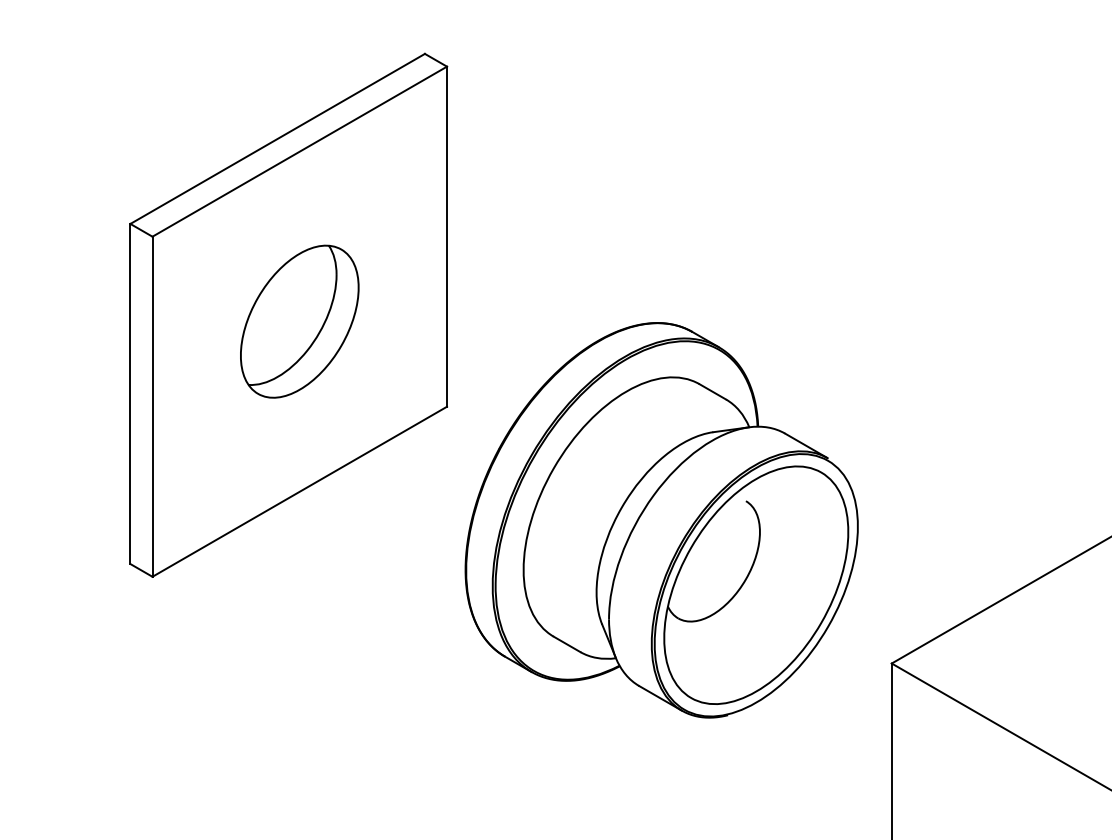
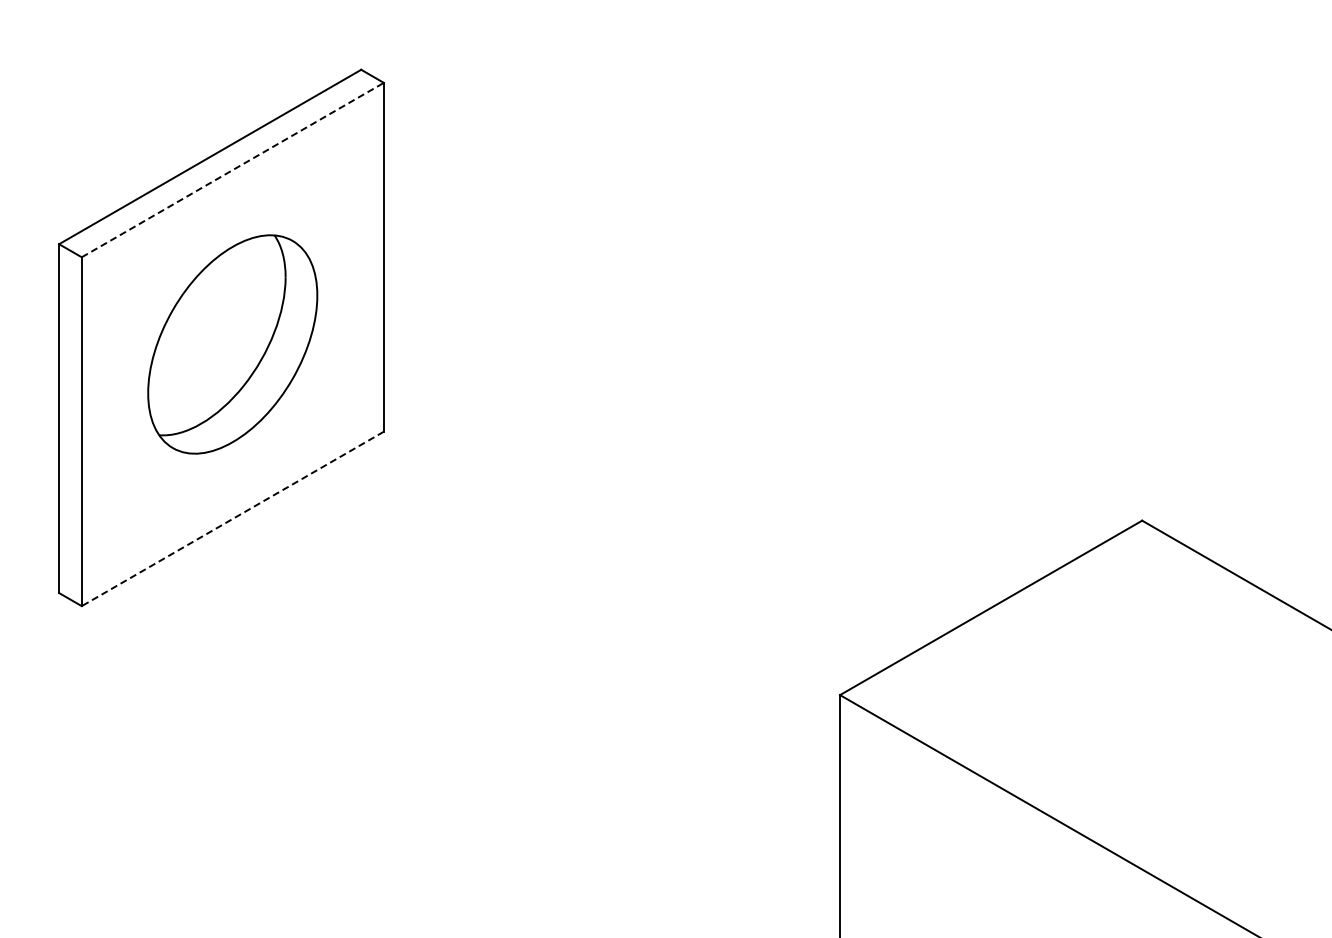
line: (300, 151) -> (233, 169), solid -> dashed
part: (299, 321) -> (232, 344), size x1.4
line: (299, 492) -> (232, 519), solid -> dashed
part: (662, 520) -> (604, 548), removed

